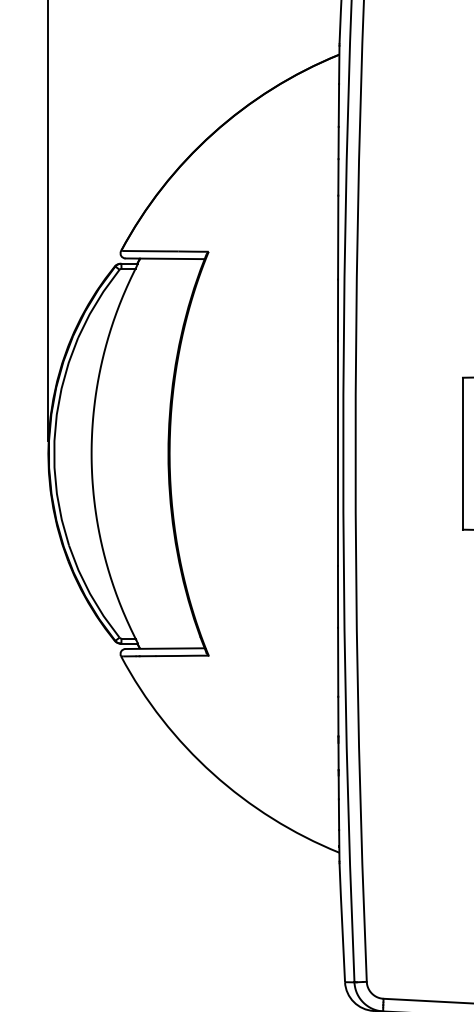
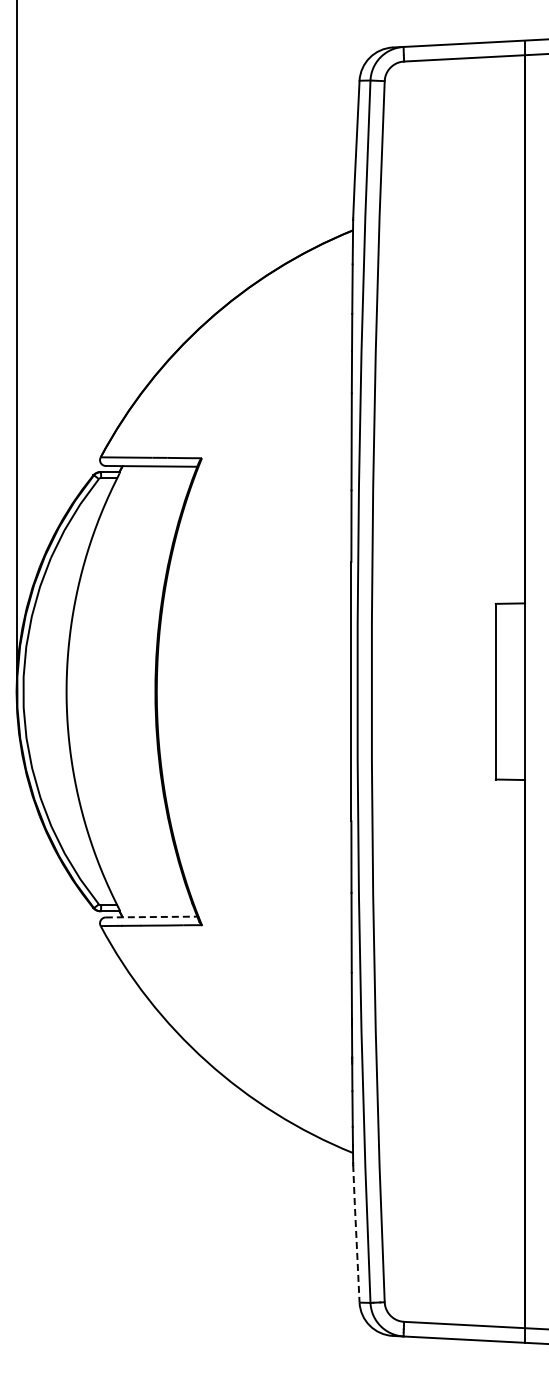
line: (165, 649) -> (151, 917), solid -> dashed
line: (342, 921) -> (356, 1232), solid -> dashed

